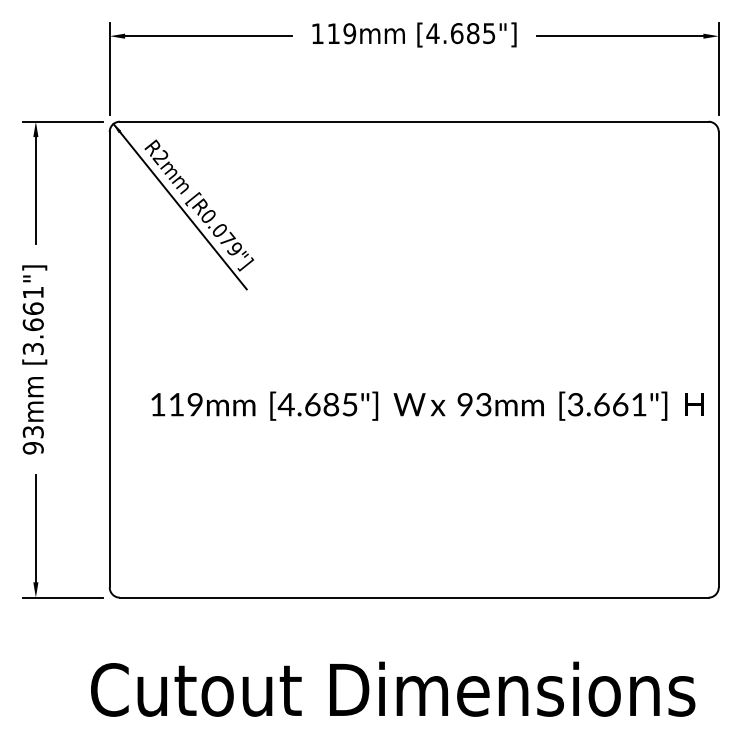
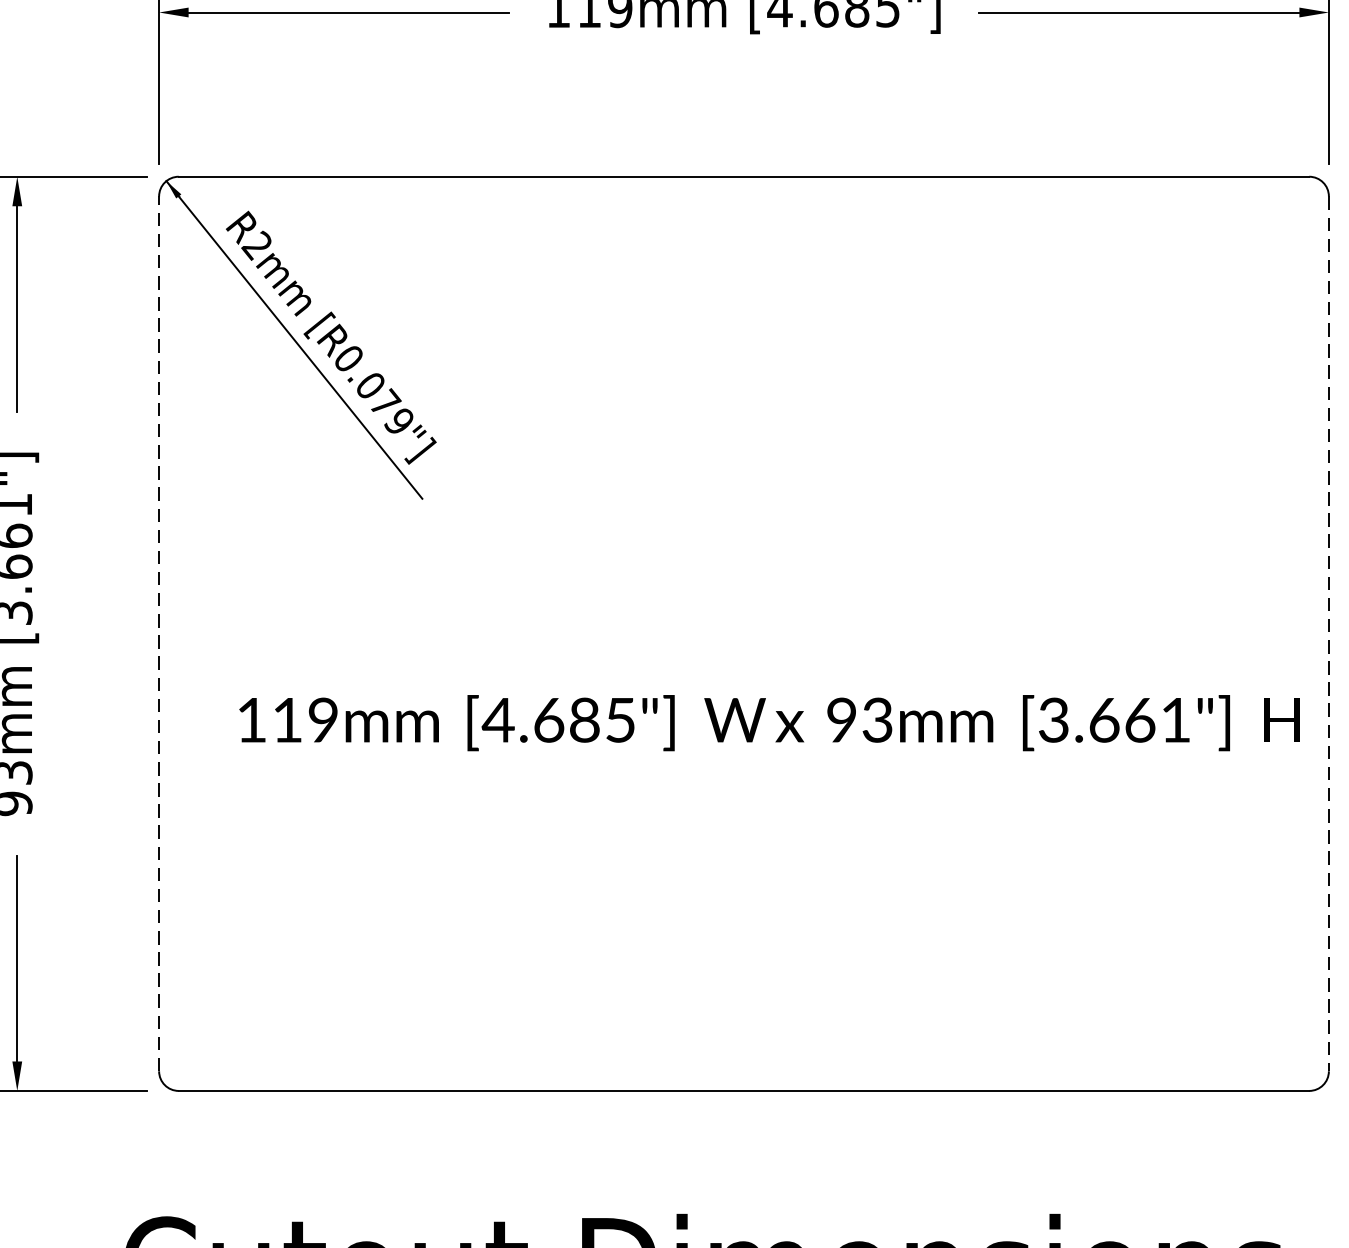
line: (109, 359) -> (158, 633), solid -> dashed
line: (718, 359) -> (1328, 633), solid -> dashed

